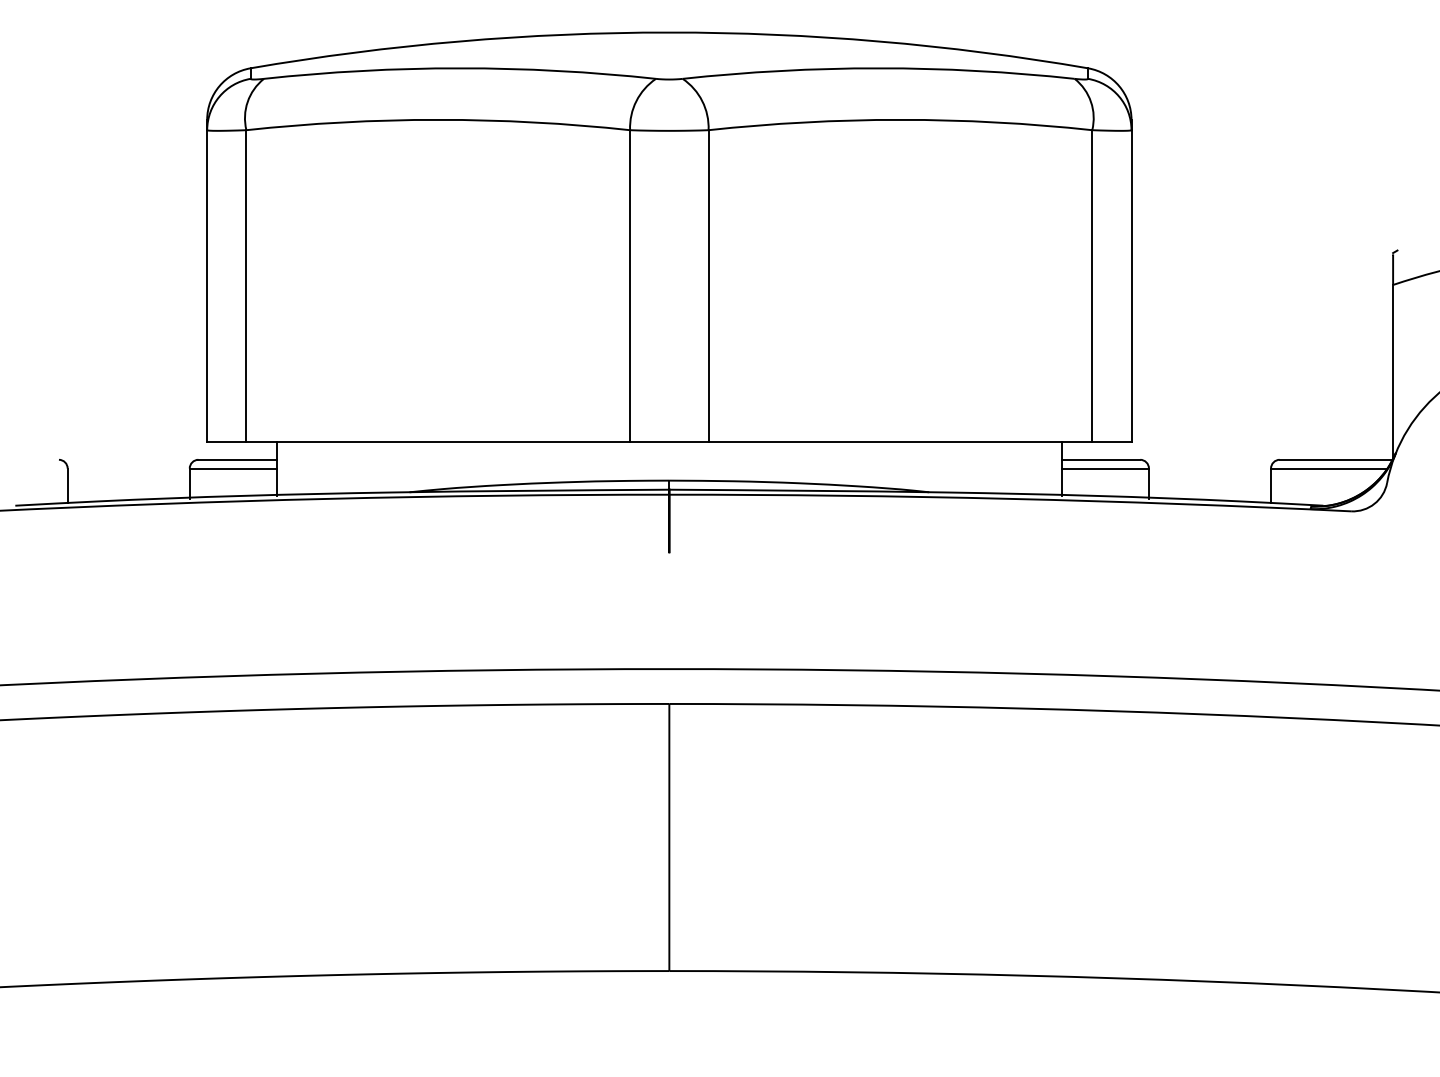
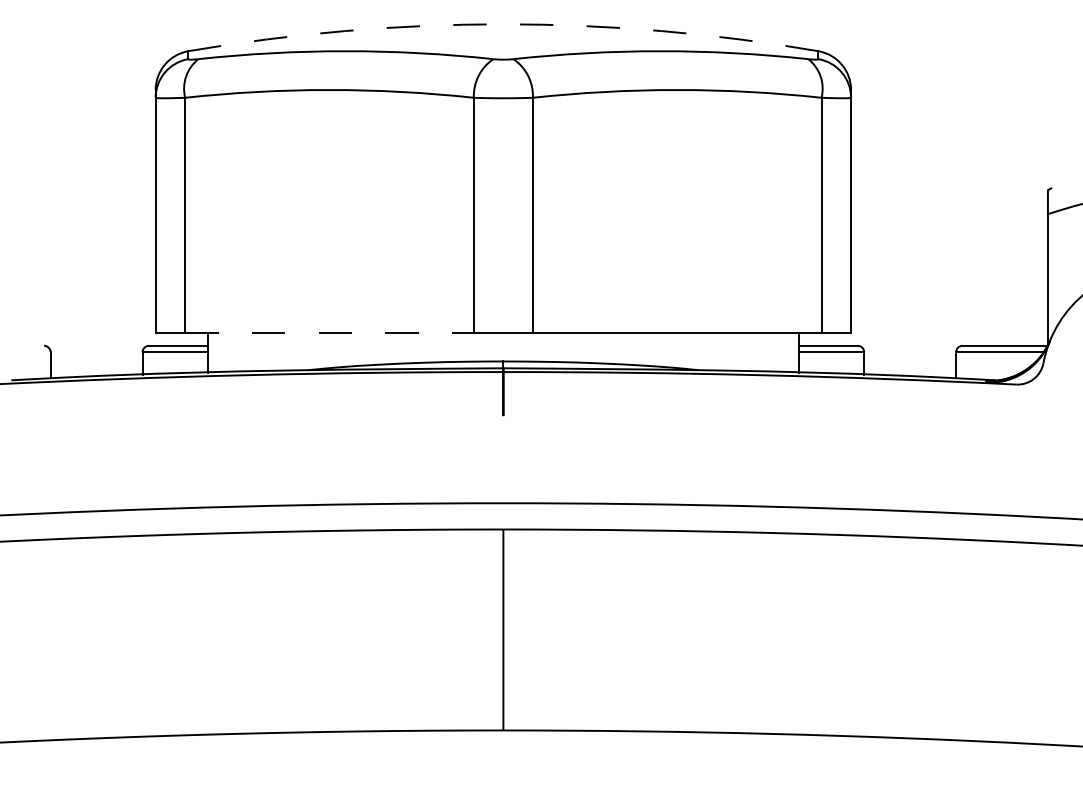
arc: (669, 32) -> (503, 24), solid -> dashed
line: (438, 442) -> (329, 332), solid -> dashed

